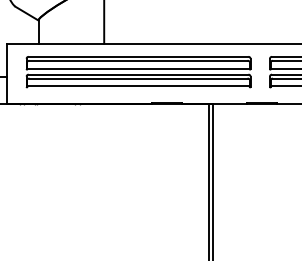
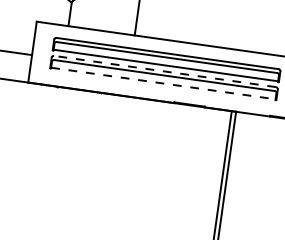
line: (138, 74) -> (164, 71), solid -> dashed
line: (139, 86) -> (164, 83), solid -> dashed

